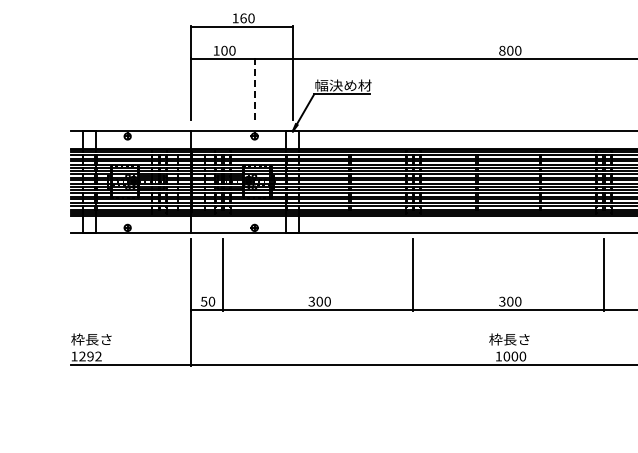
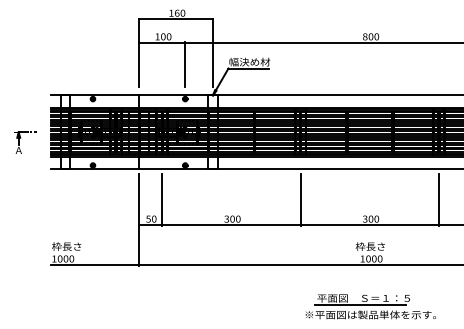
line: (254, 88) -> (185, 64), dashed -> solid
part: (28, 190) -> (20, 138), added
text: (90, 356) -> (65, 258), 1292 -> 1000
part: (509, 422) -> (370, 306), added

